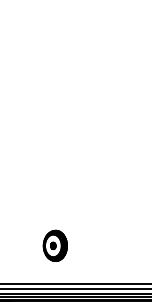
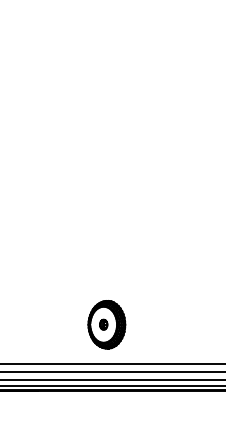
part: (54, 245) -> (105, 324), moved

